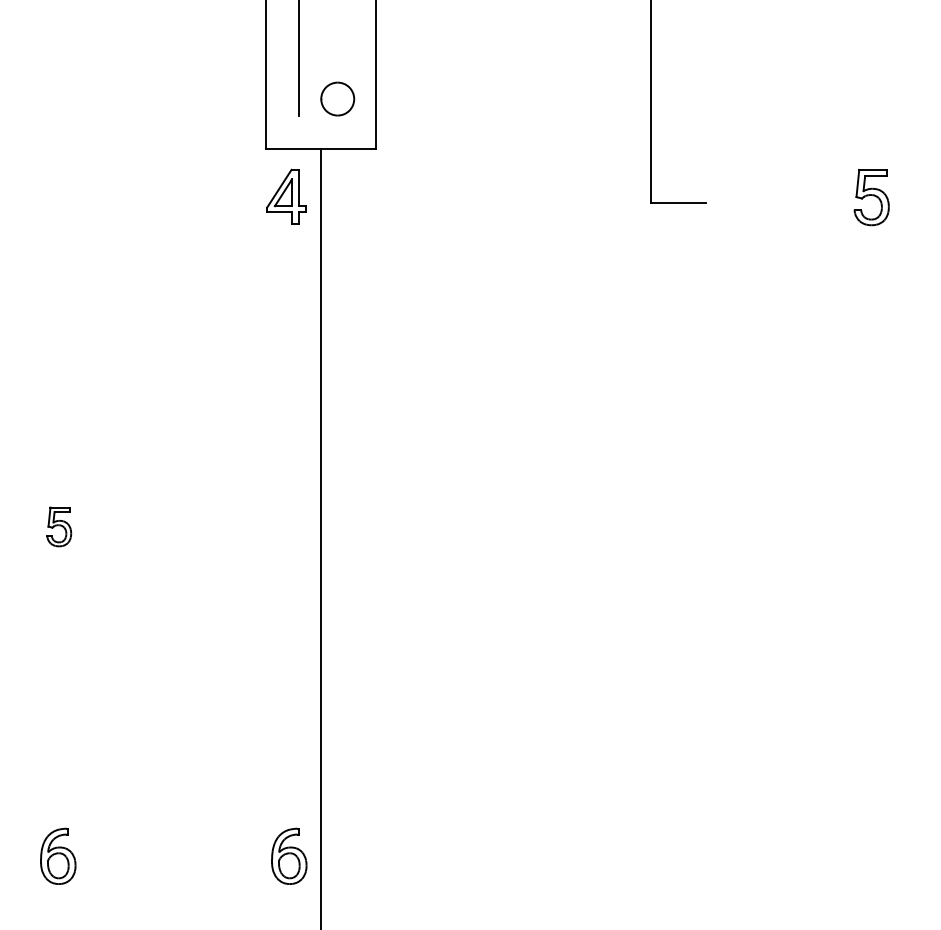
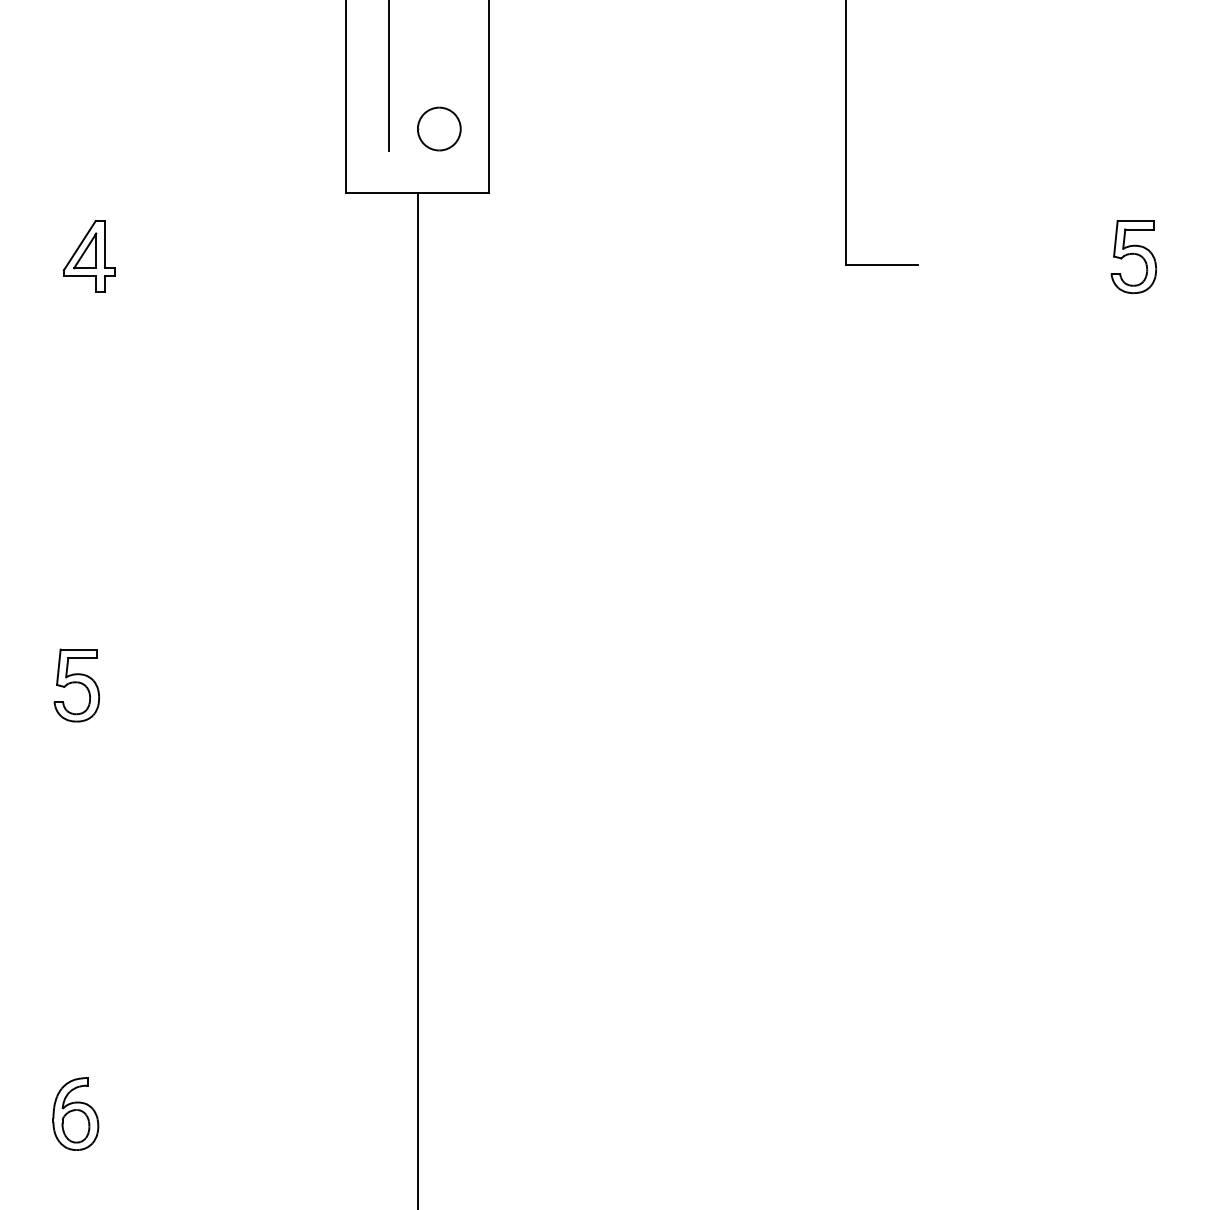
part: (286, 196) -> (89, 255), moved
part: (59, 526) -> (77, 684), size x1.43
part: (289, 855) -> (376, 1112), removed

